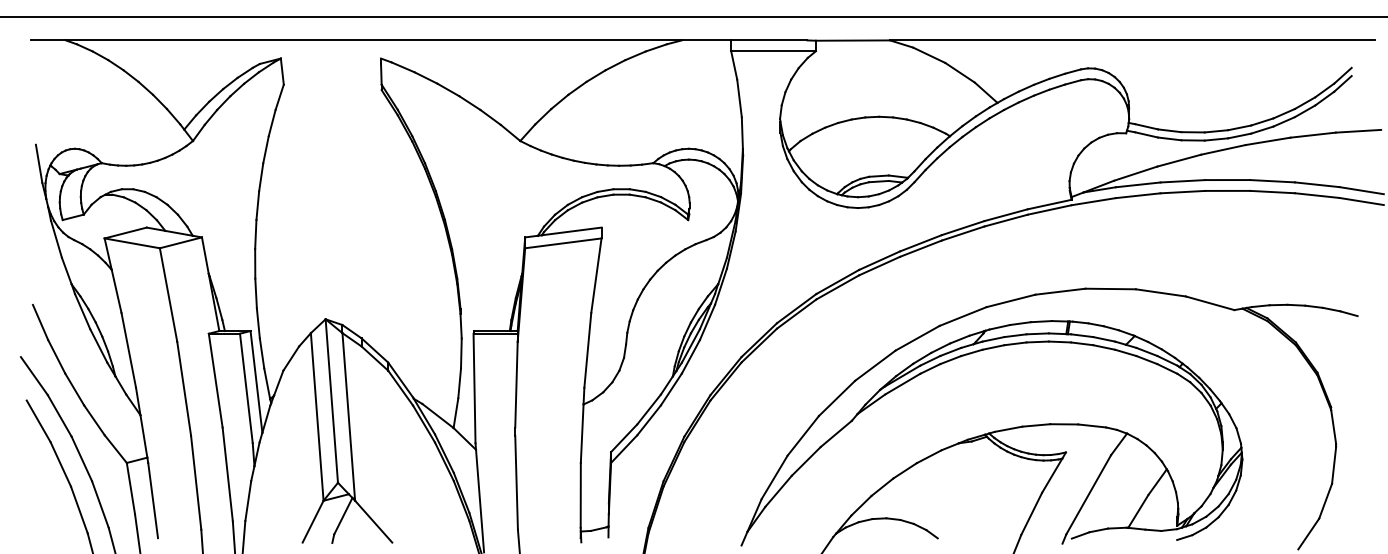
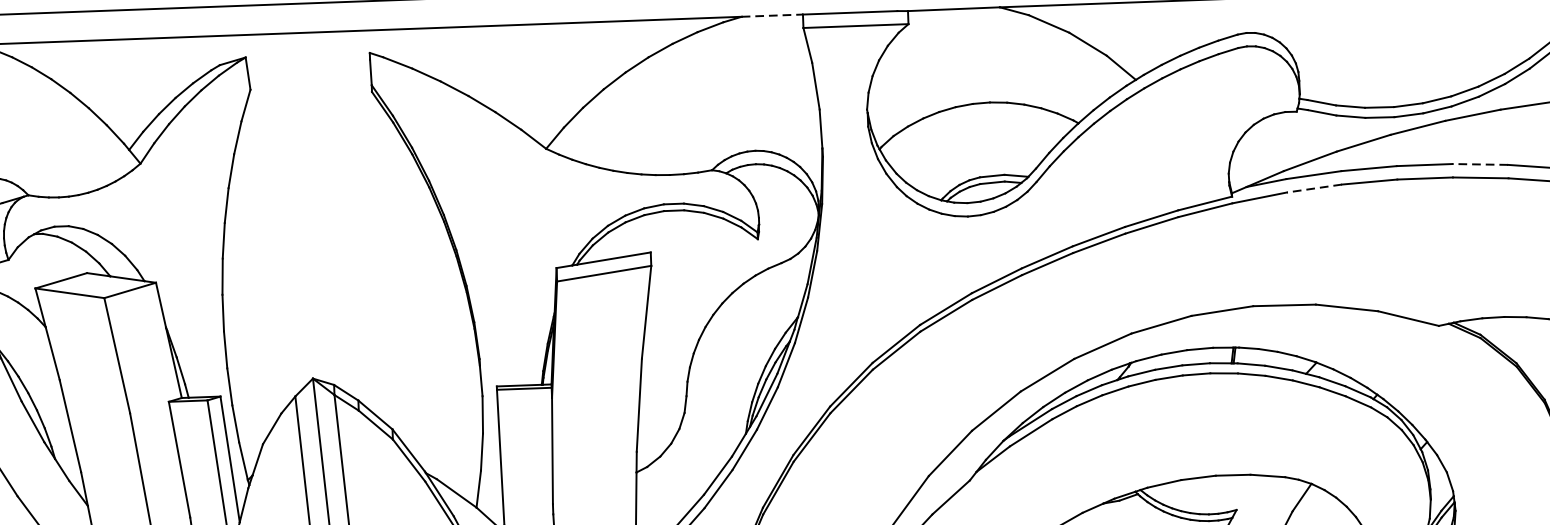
line: (706, 40) -> (772, 15), solid -> dashed
line: (1272, 181) -> (1480, 164), solid -> dashed
line: (1137, 195) -> (1313, 188), solid -> dashed

